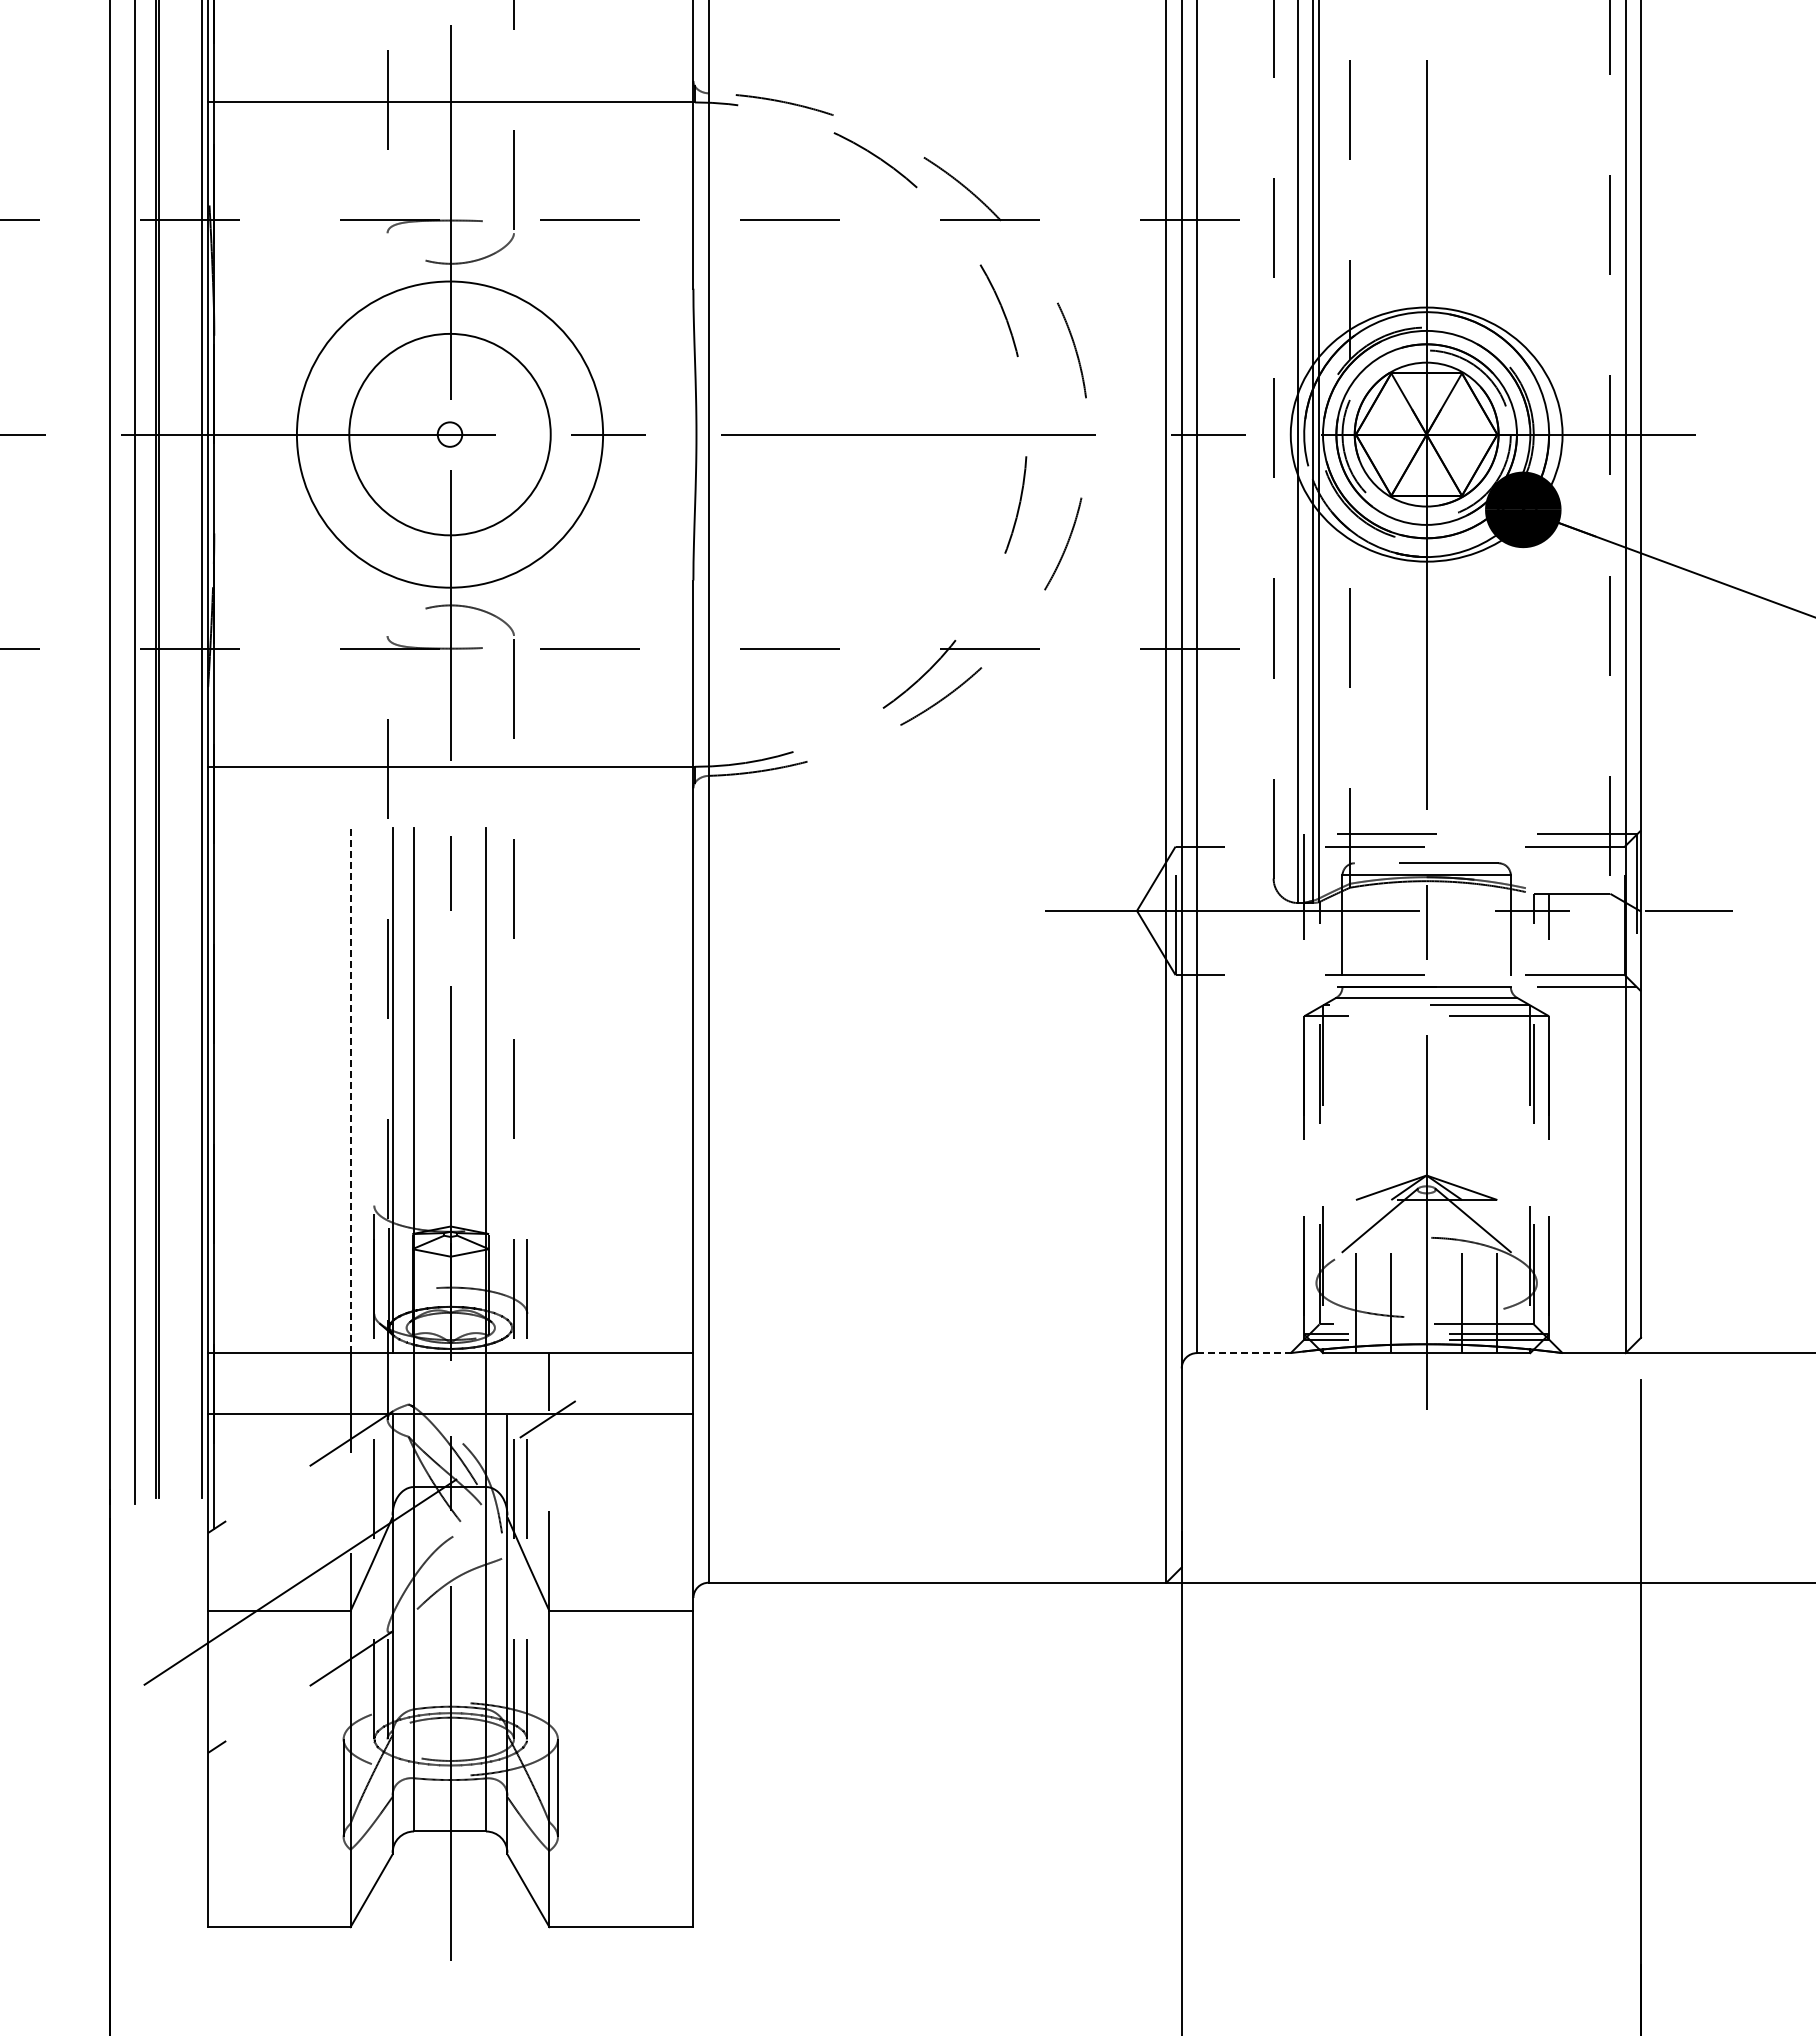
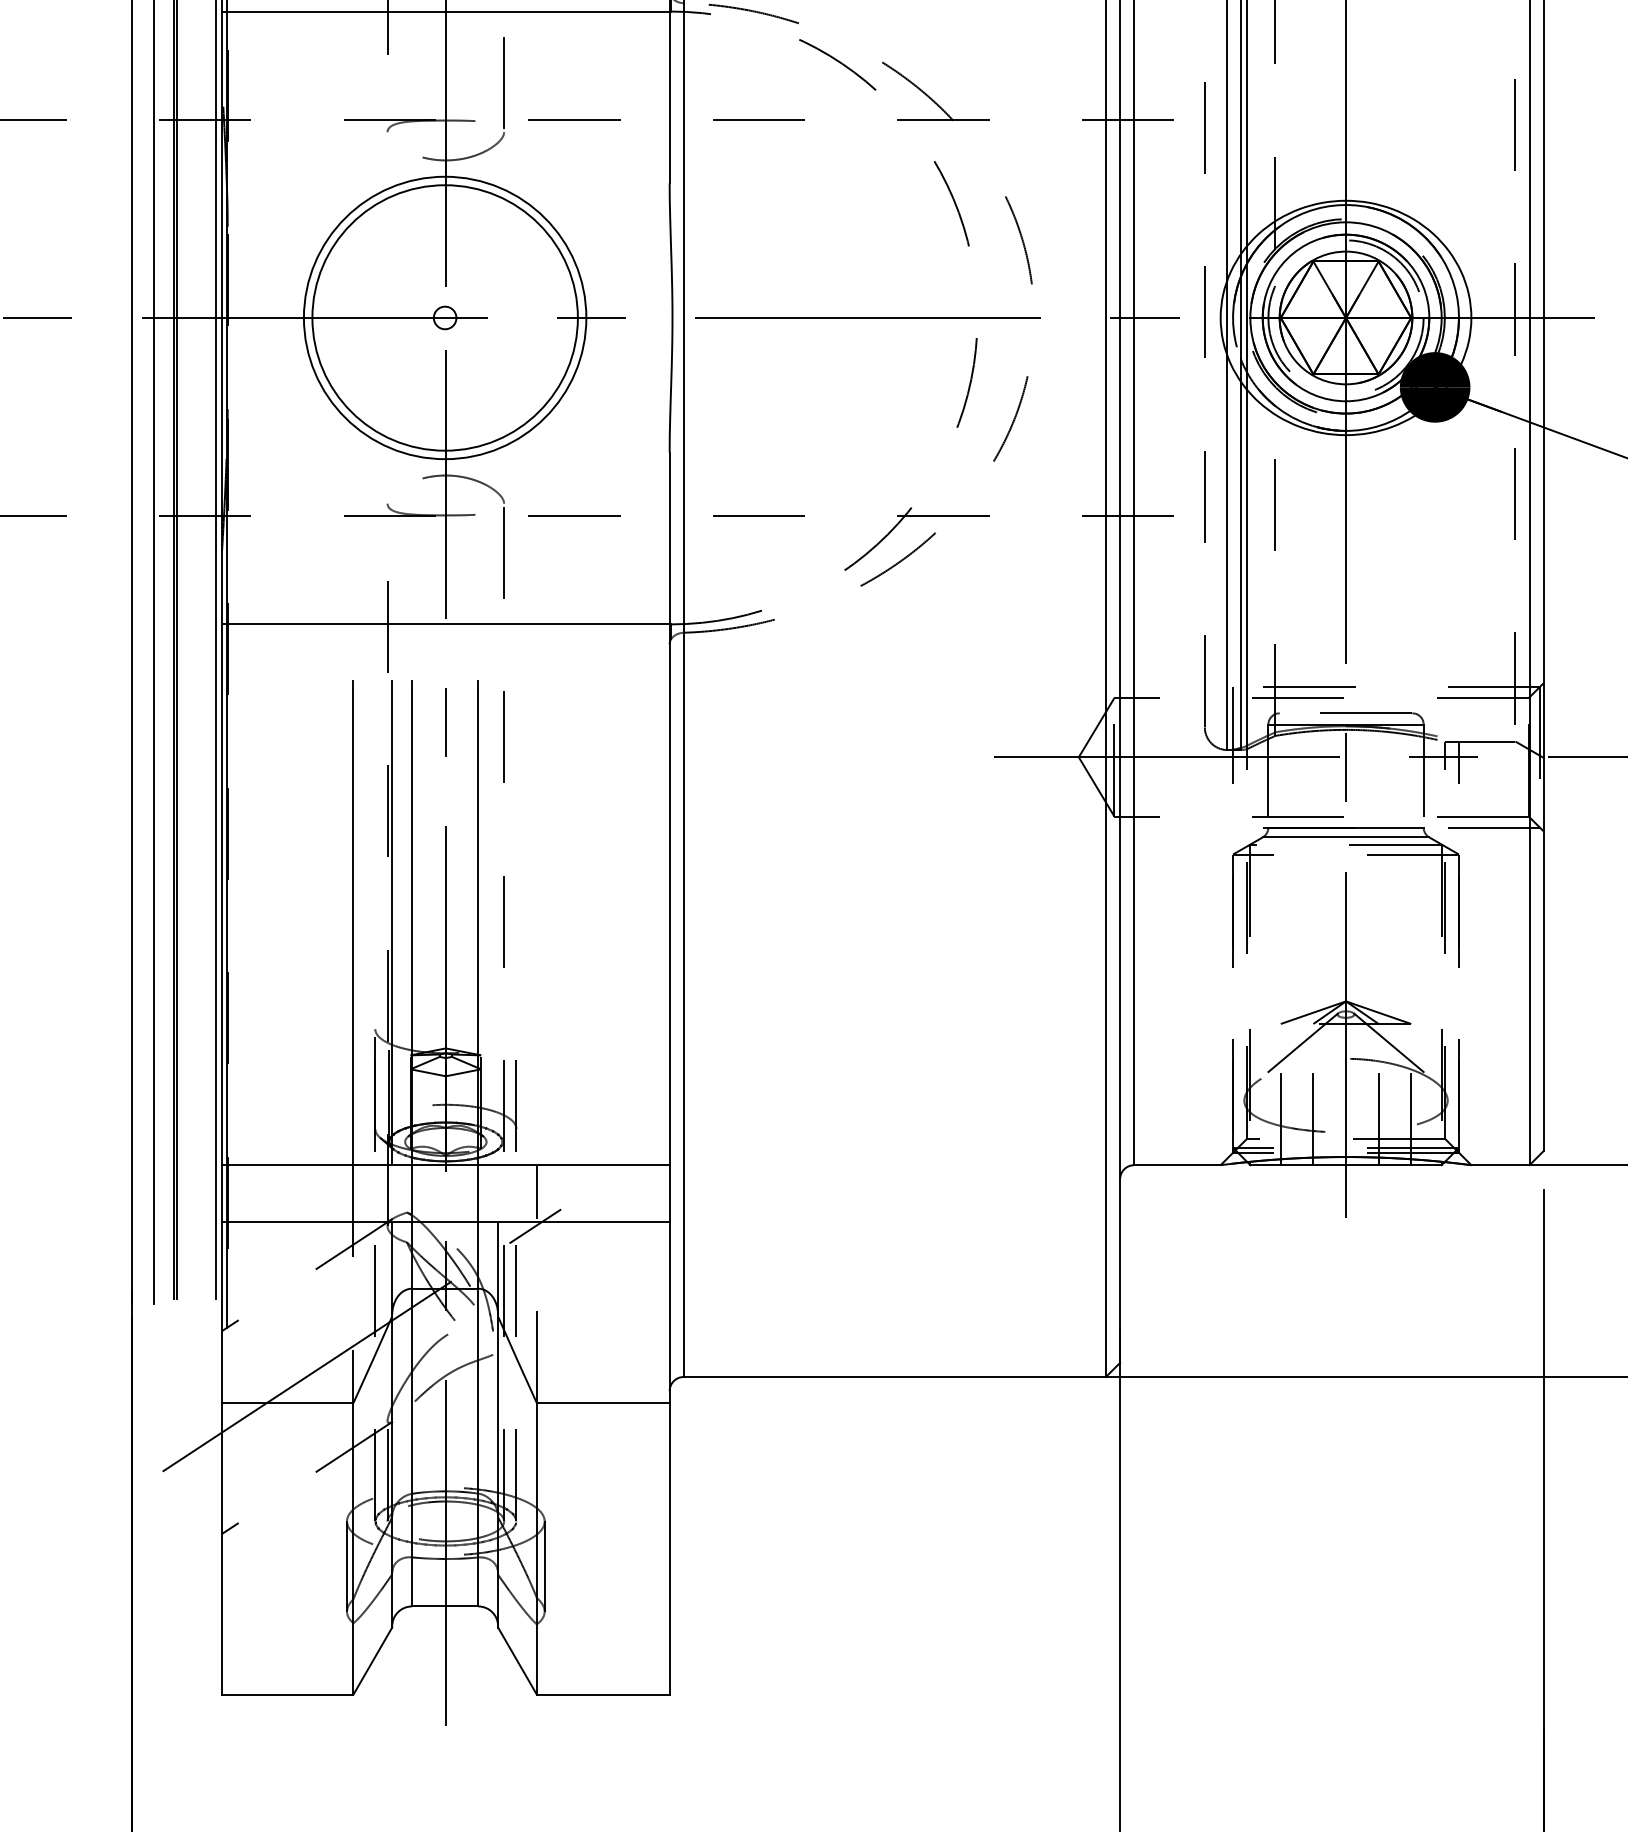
circle: (449, 434) -> (444, 317), size x1.43
line: (350, 1090) -> (353, 922), dashed -> solid
line: (1243, 1353) -> (1177, 1165), dashed -> solid

